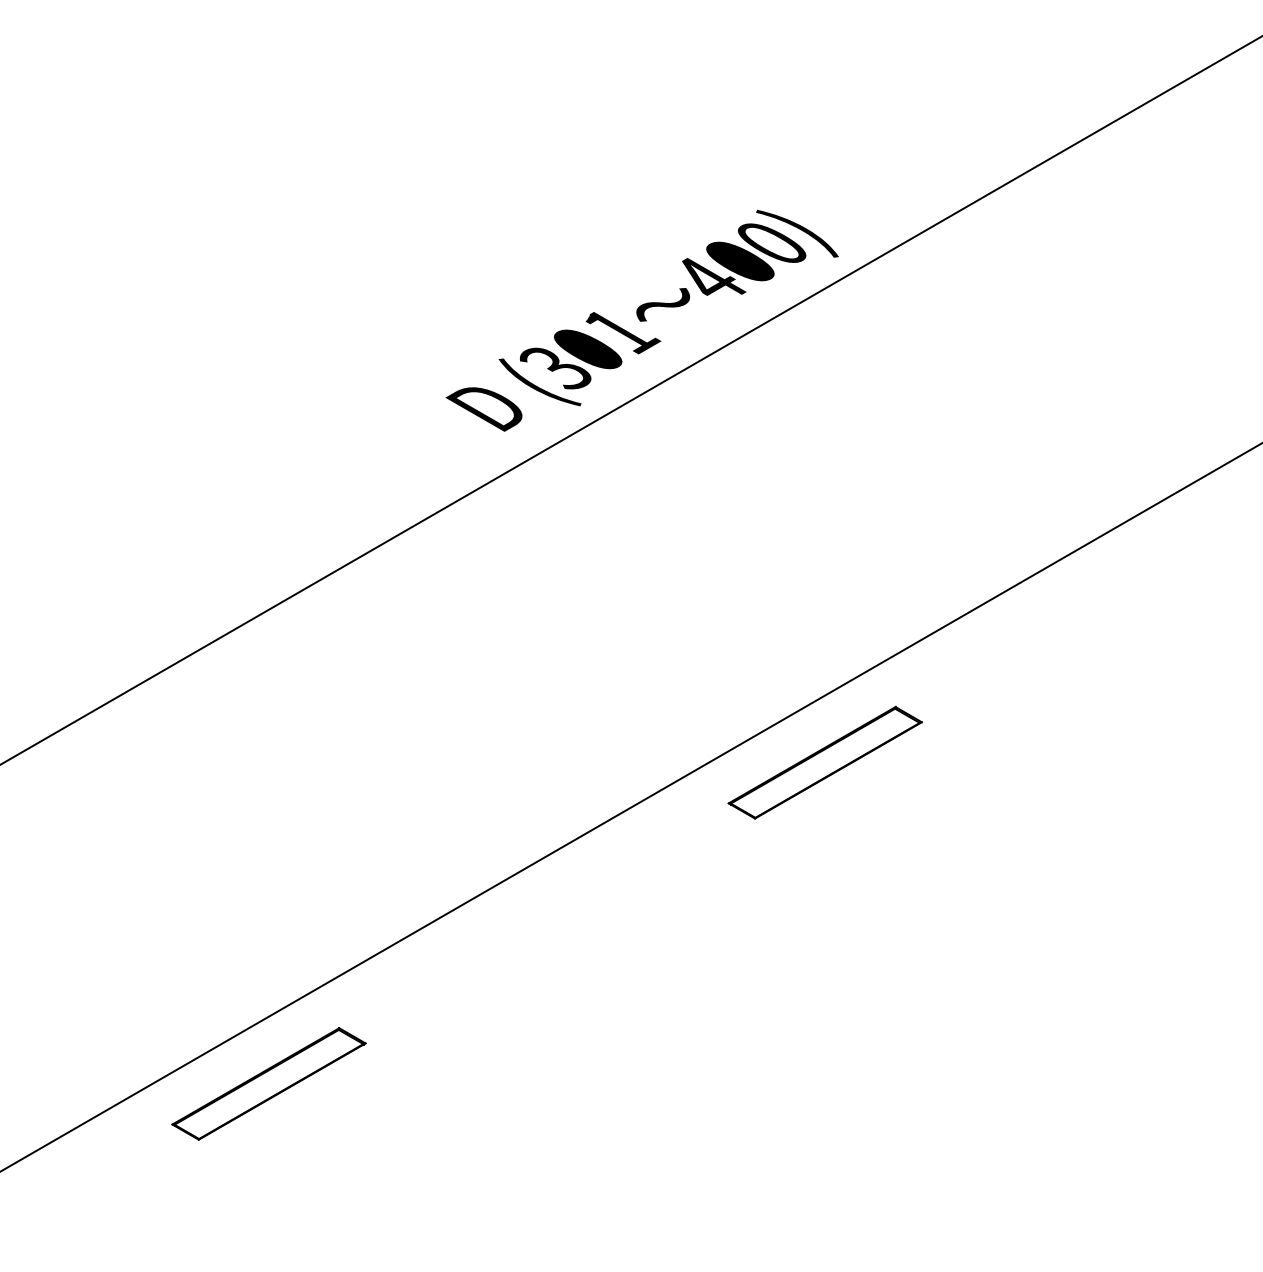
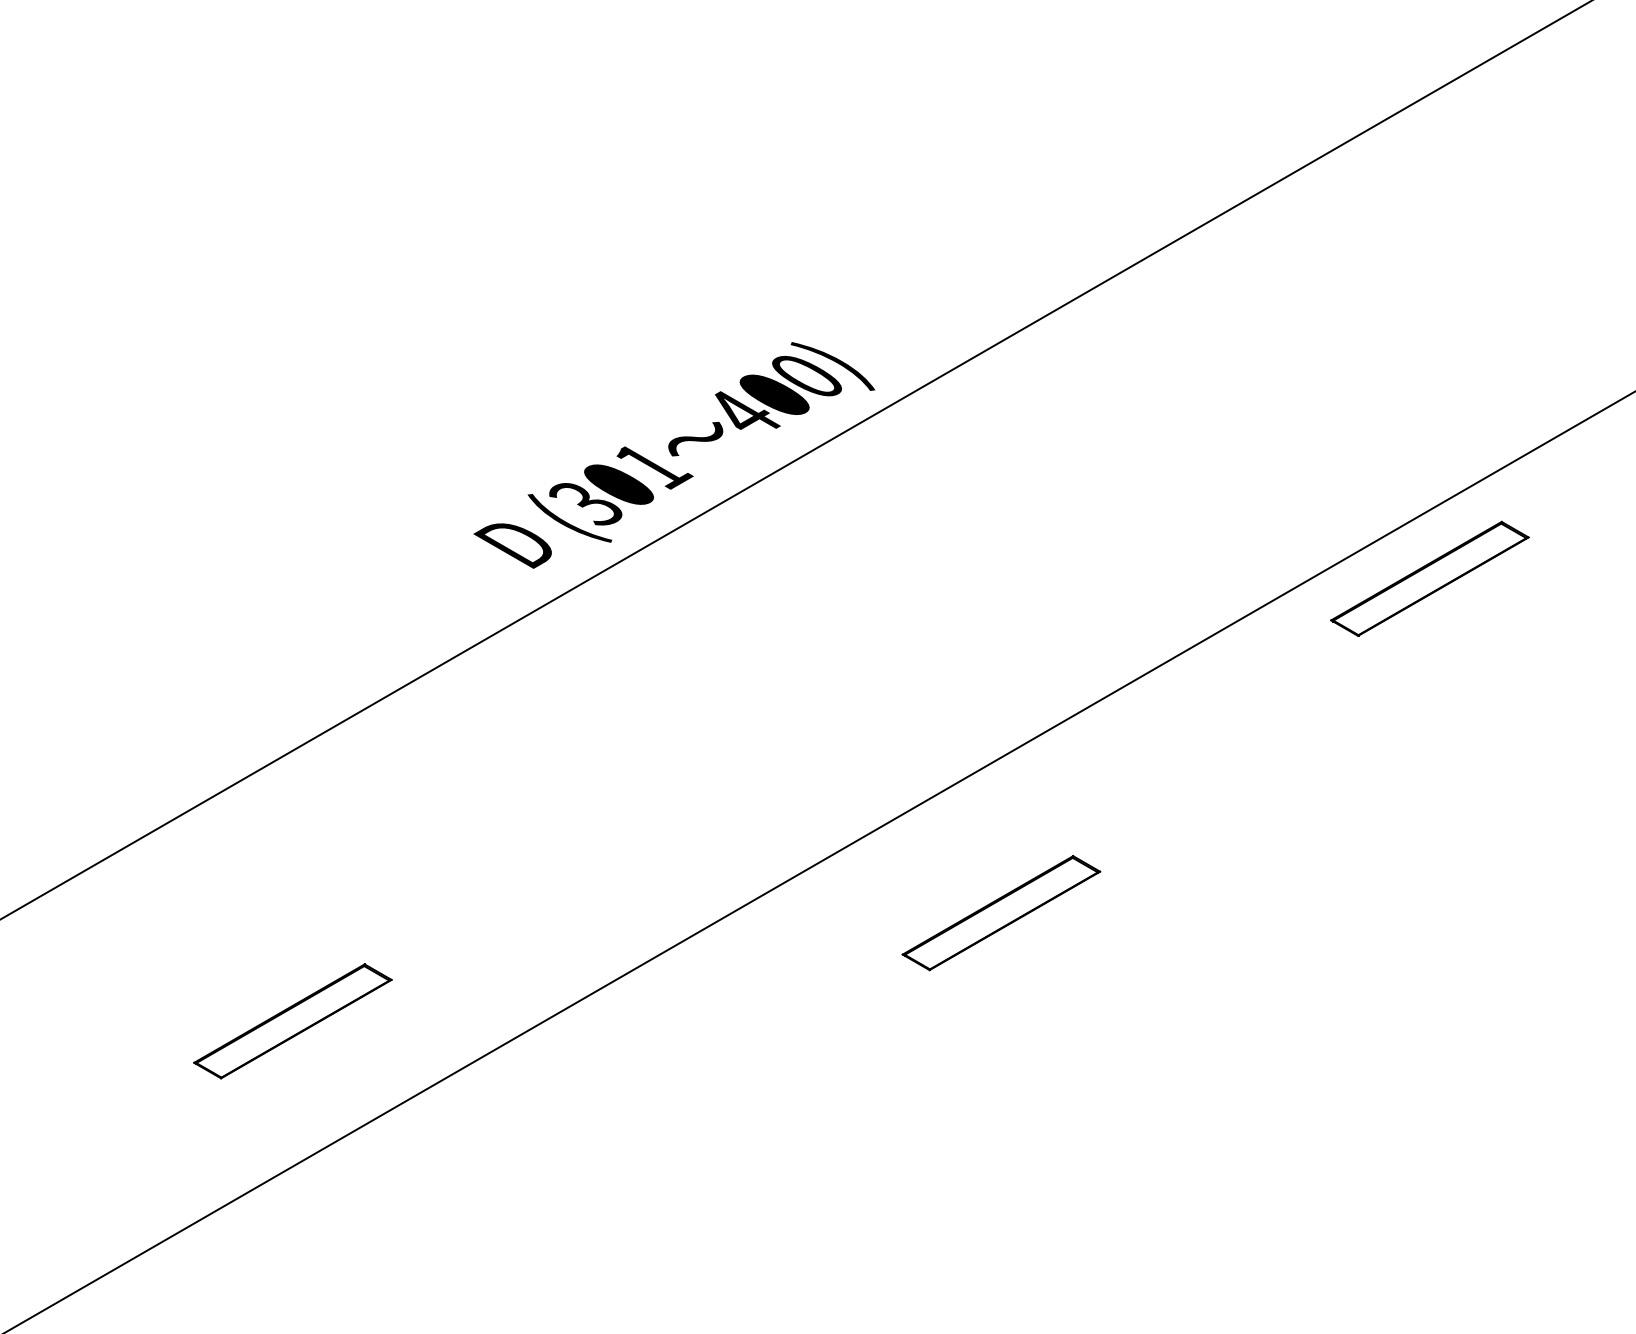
part: (825, 763) -> (1001, 913), moved
part: (268, 1084) -> (292, 1021), moved

